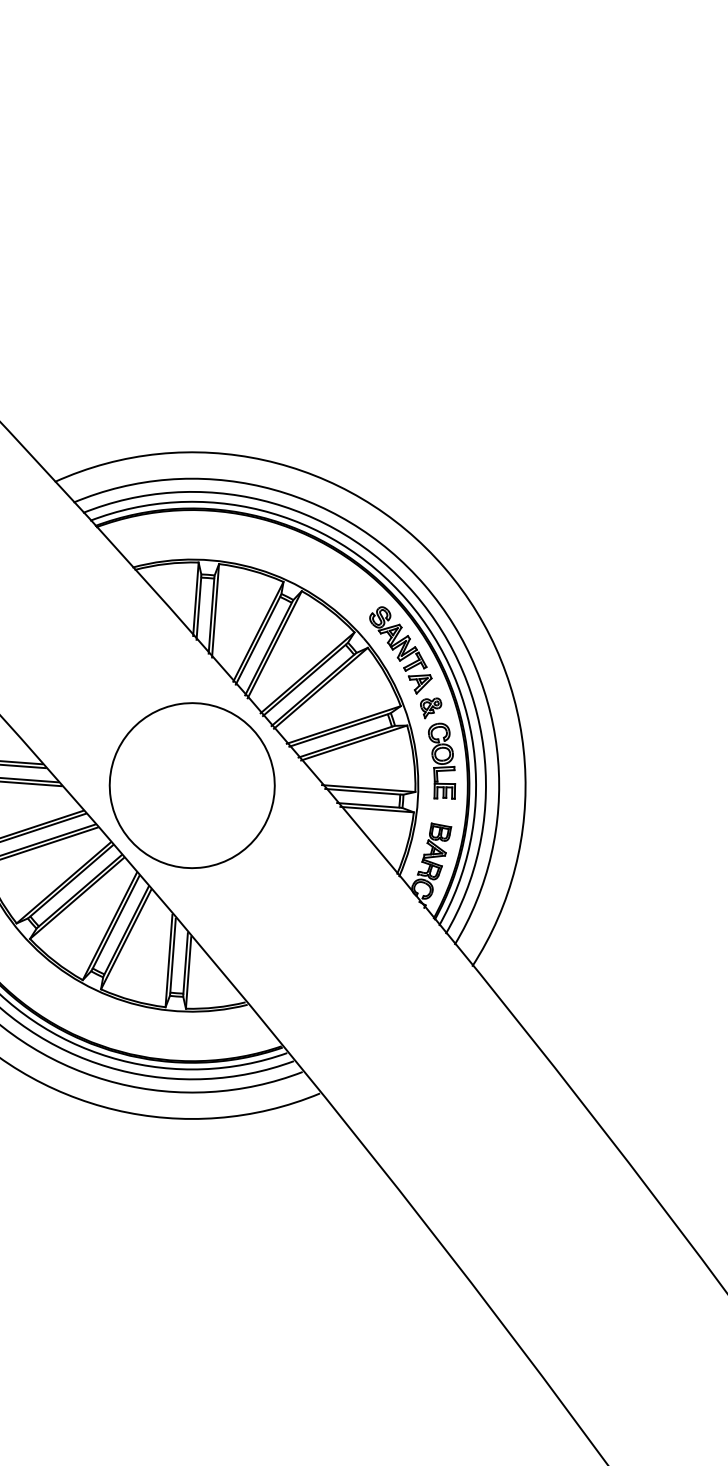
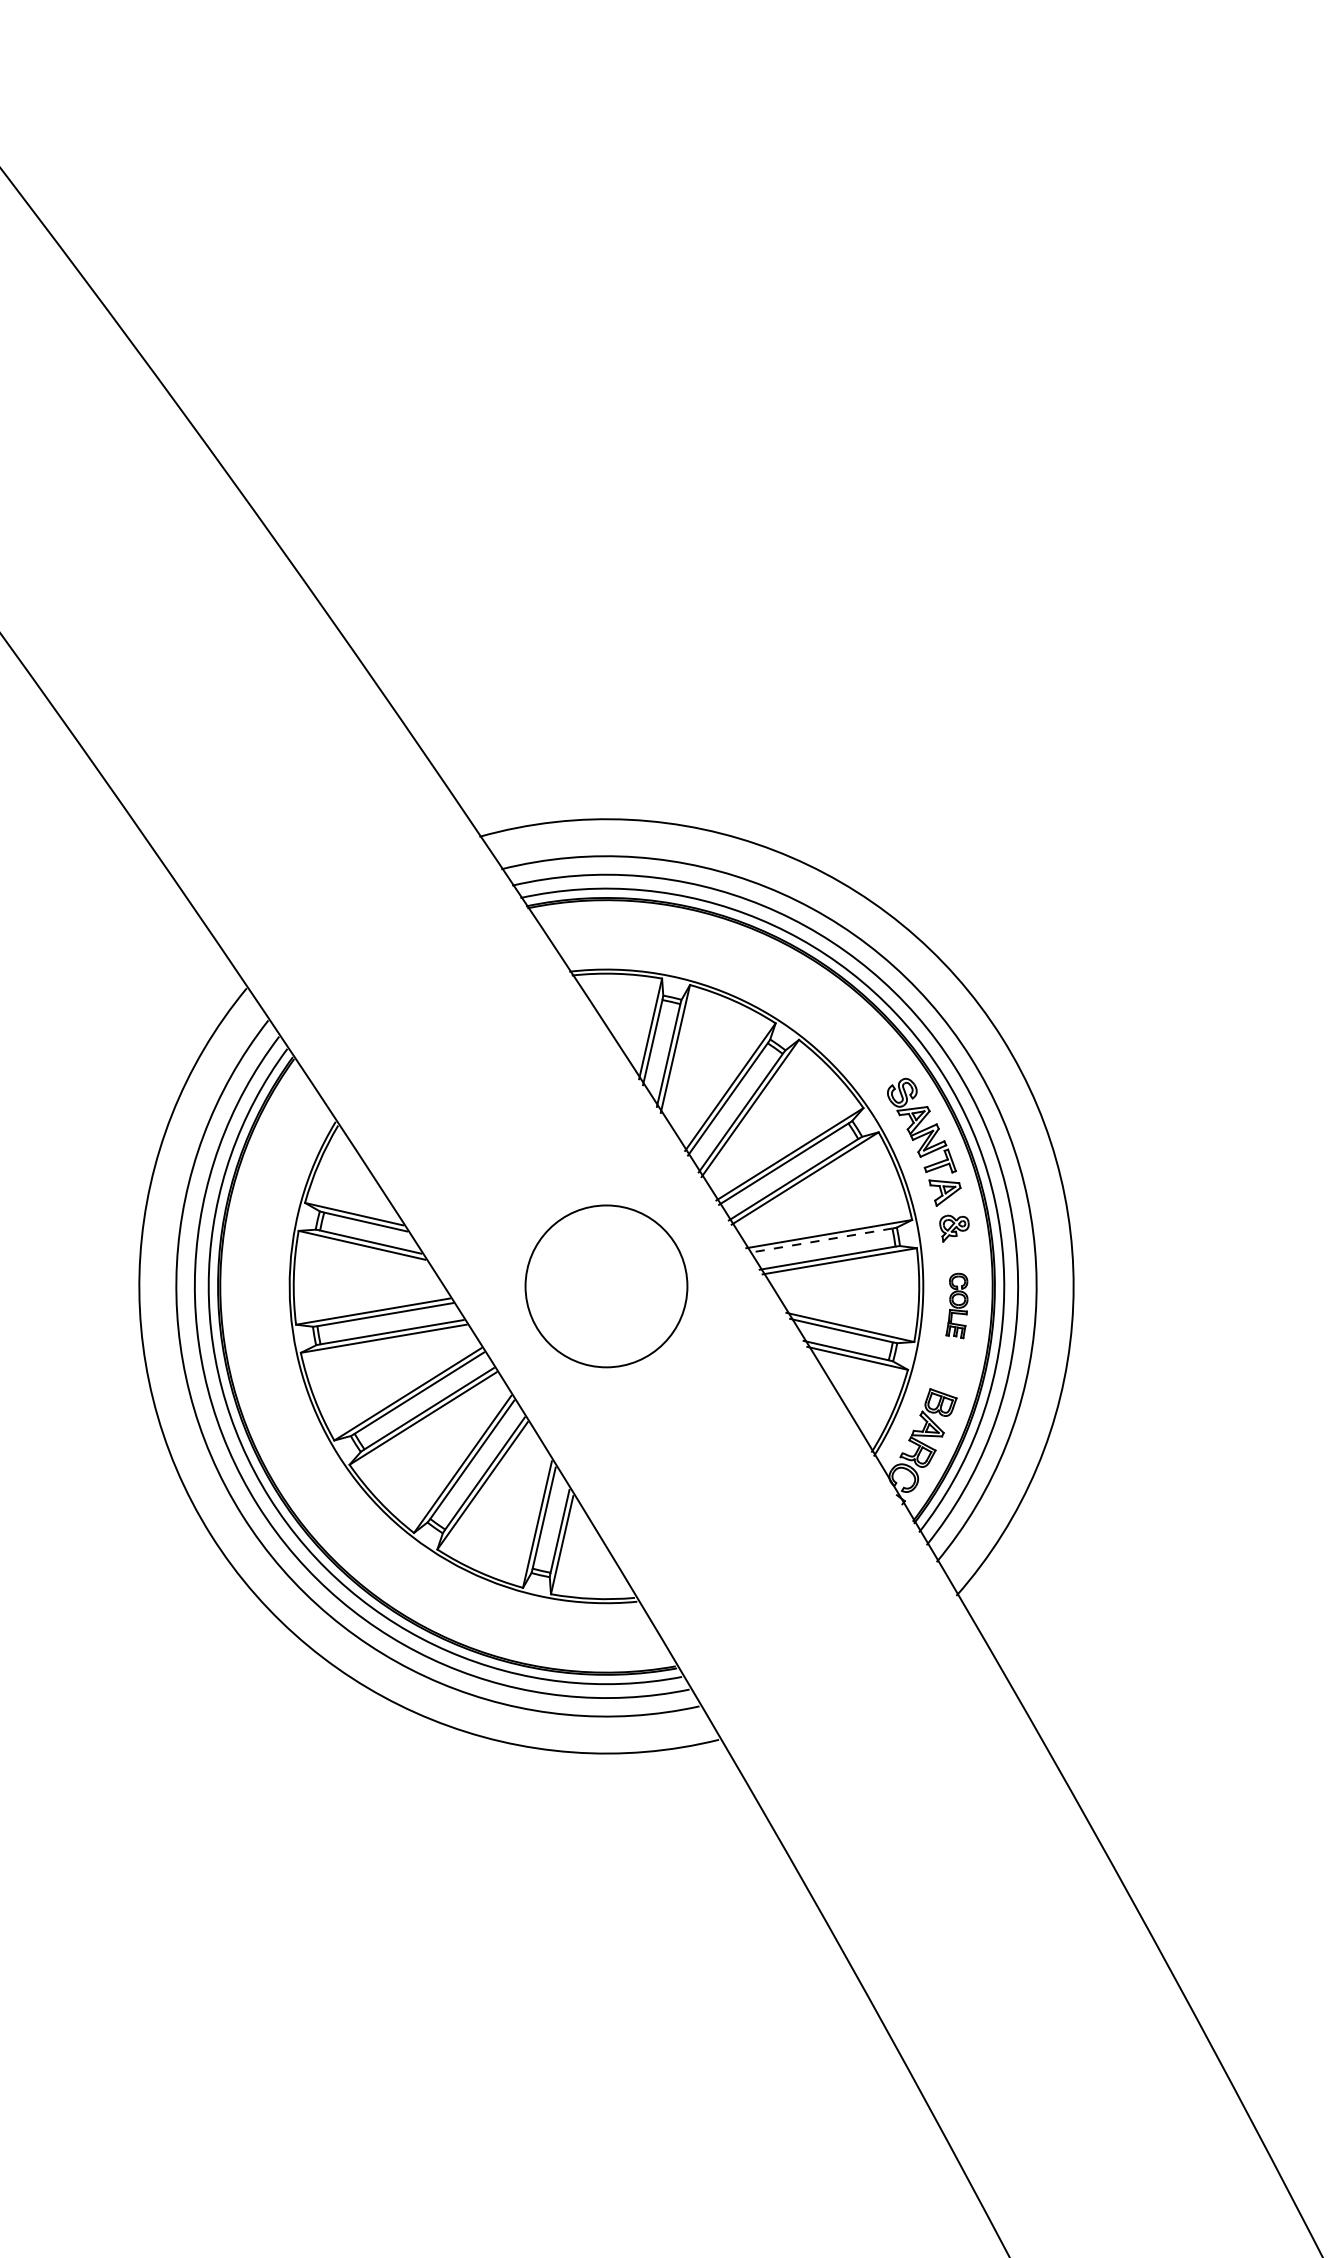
line: (338, 730) -> (820, 1240), solid -> dashed
part: (441, 761) -> (956, 1305), size x0.6
circle: (192, 785) -> (606, 1286), size x0.7

